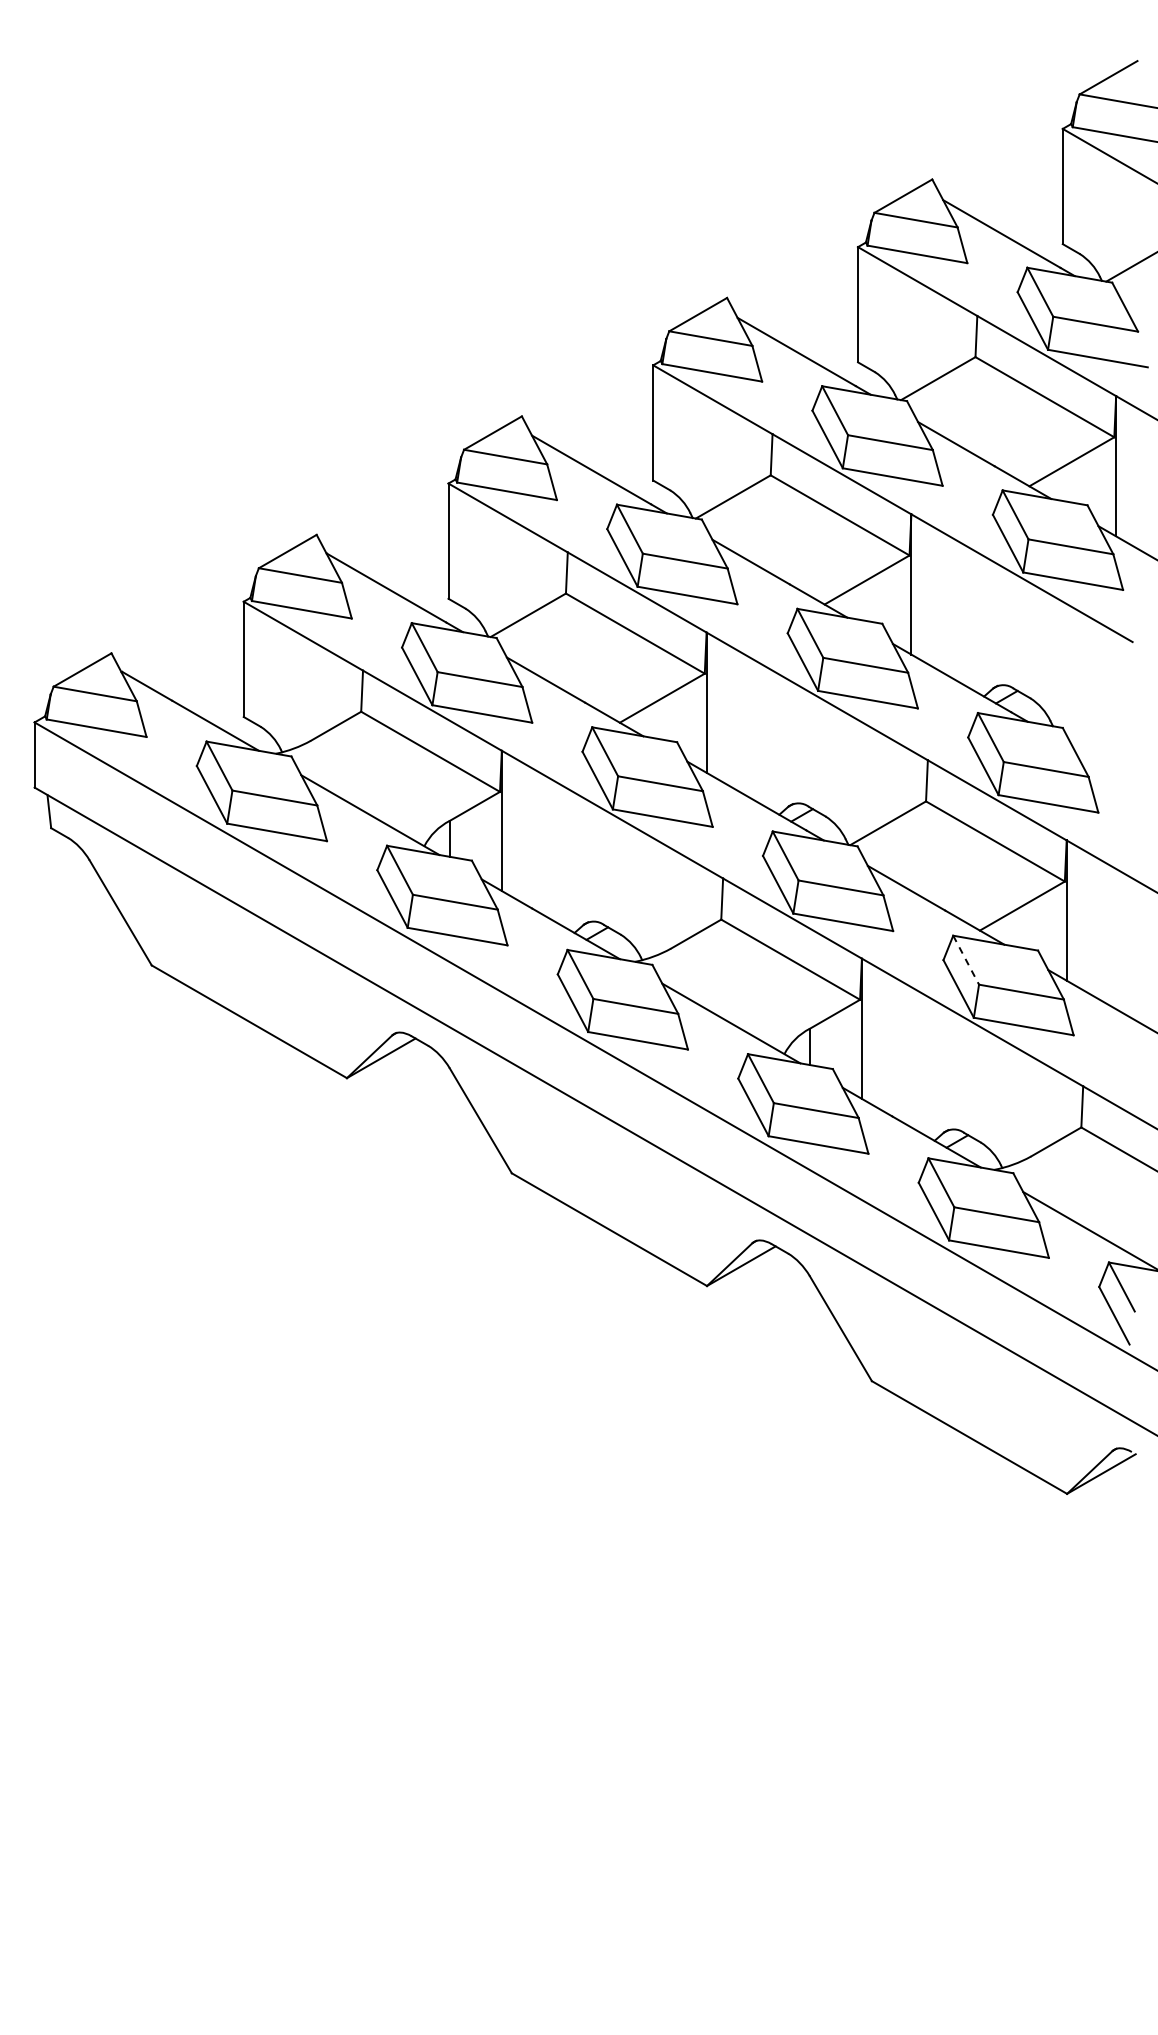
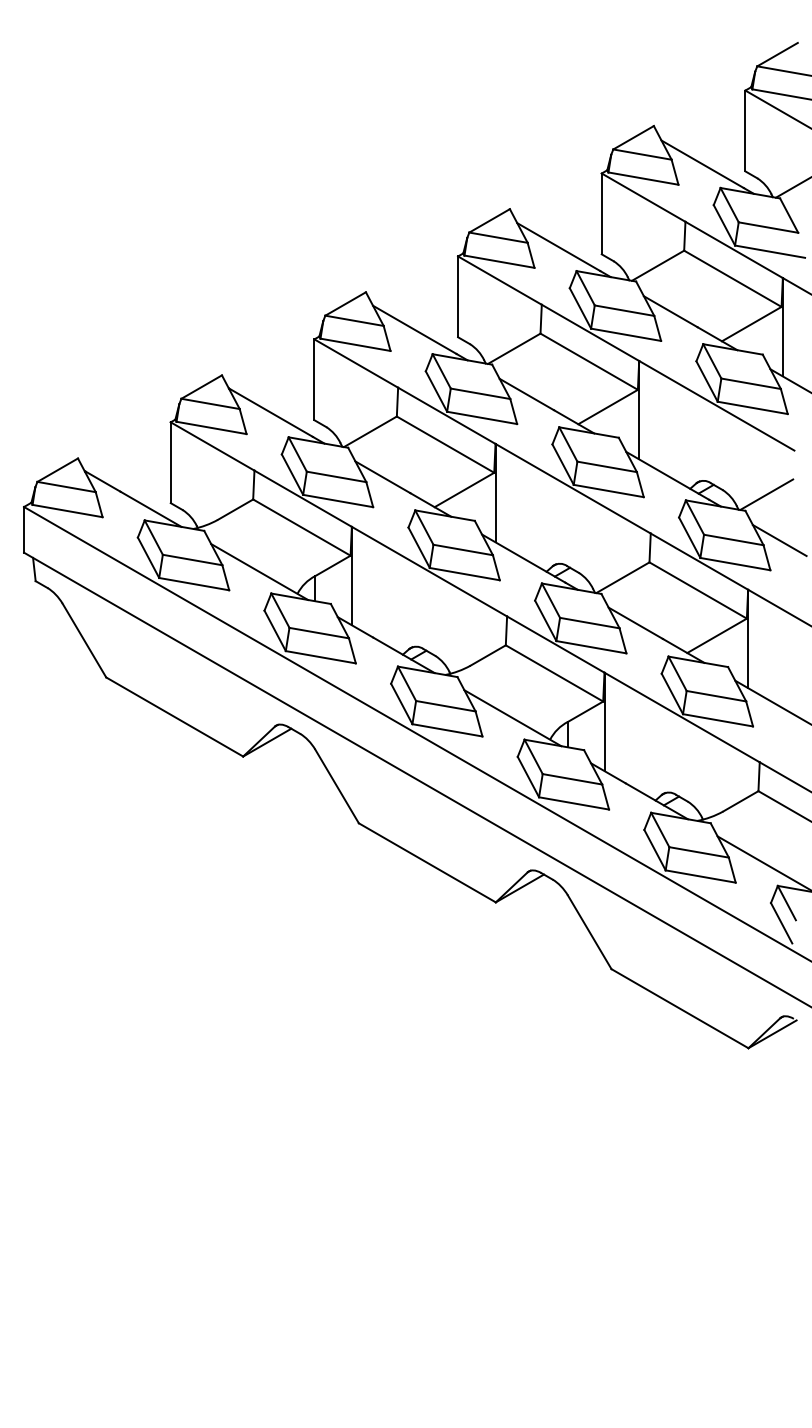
line: (1092, 704) -> (766, 494), added
line: (1111, 770) -> (779, 540), added
line: (966, 960) -> (677, 674), dashed -> solid

